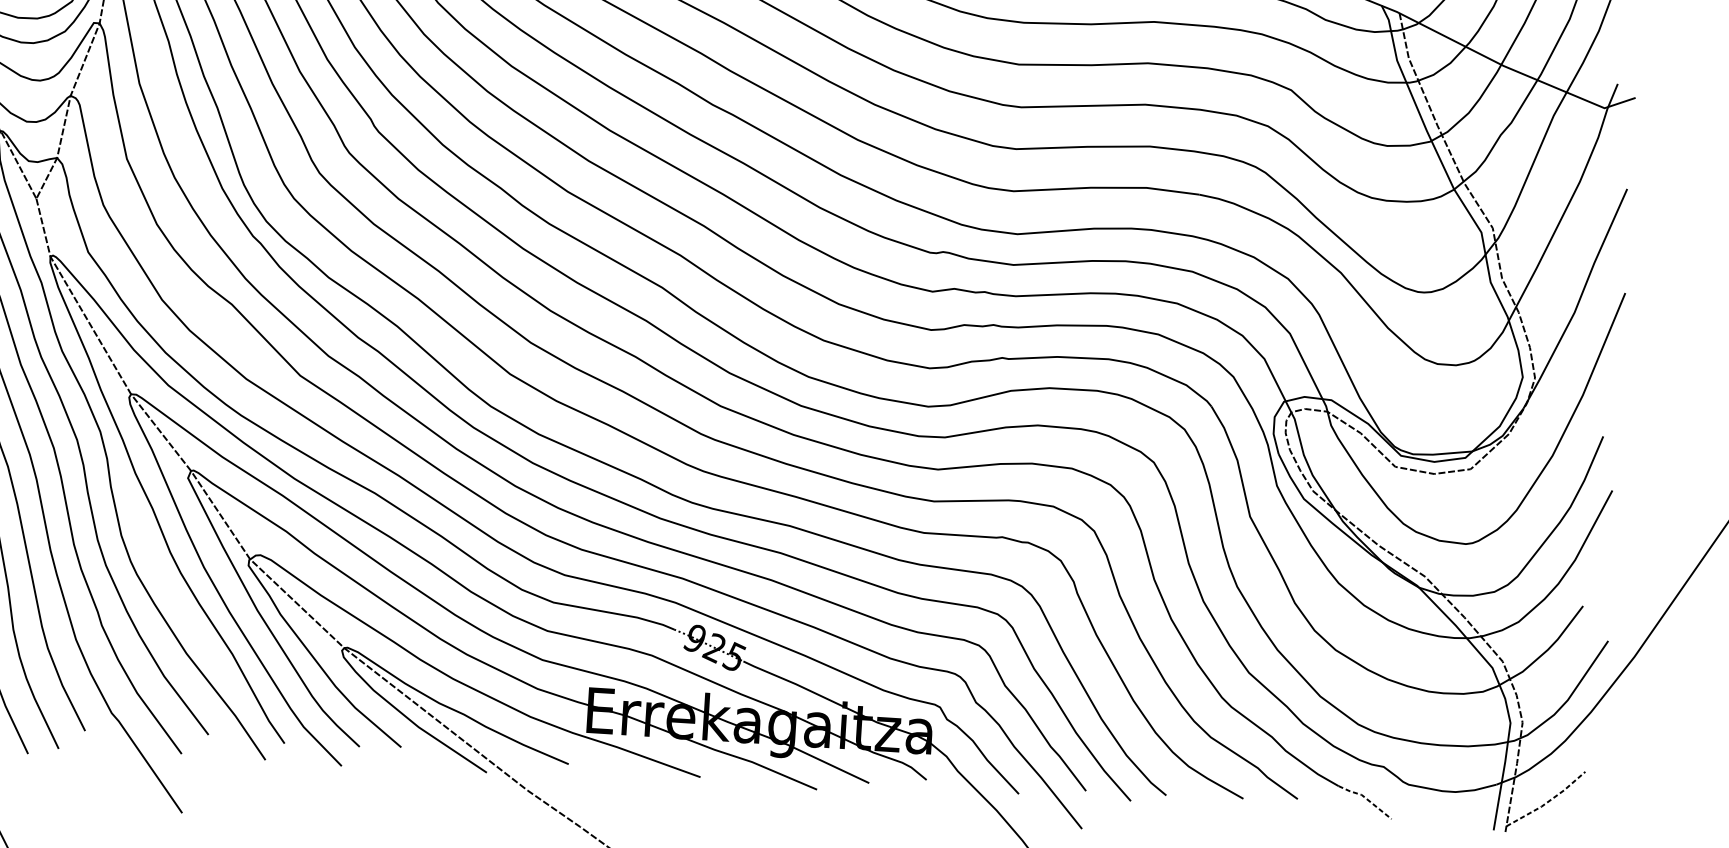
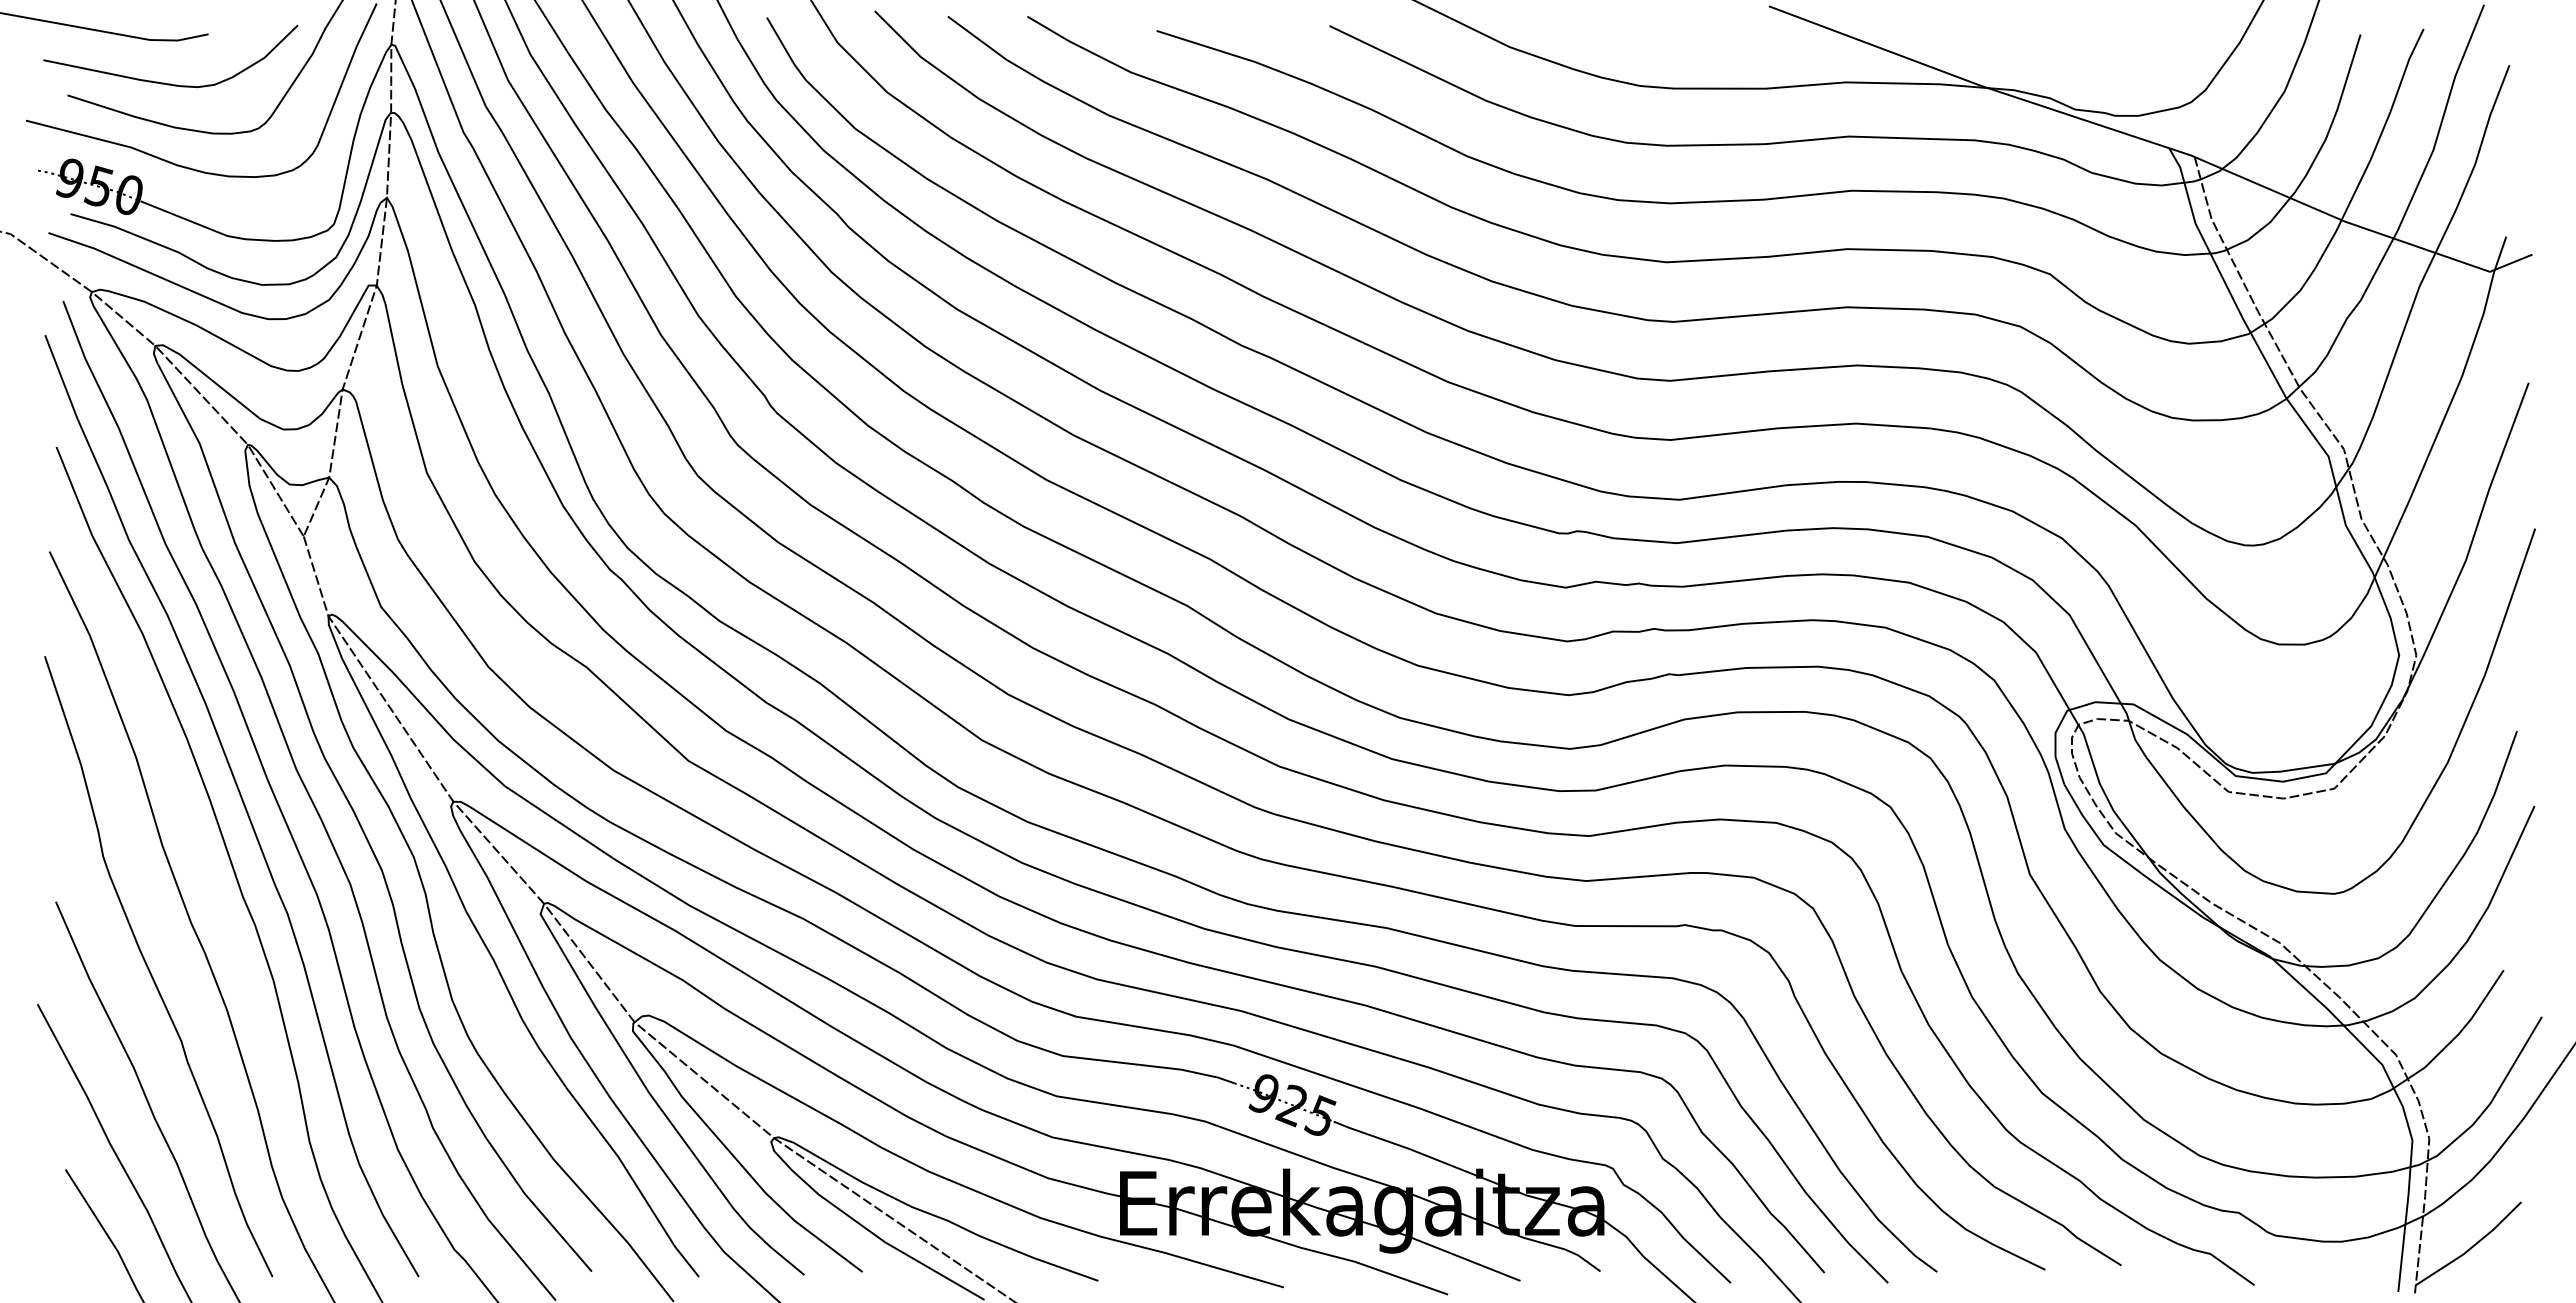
line: (1366, 799) -> (2217, 1259), dashed -> solid
line: (1547, 801) -> (2471, 1247), dashed -> solid

